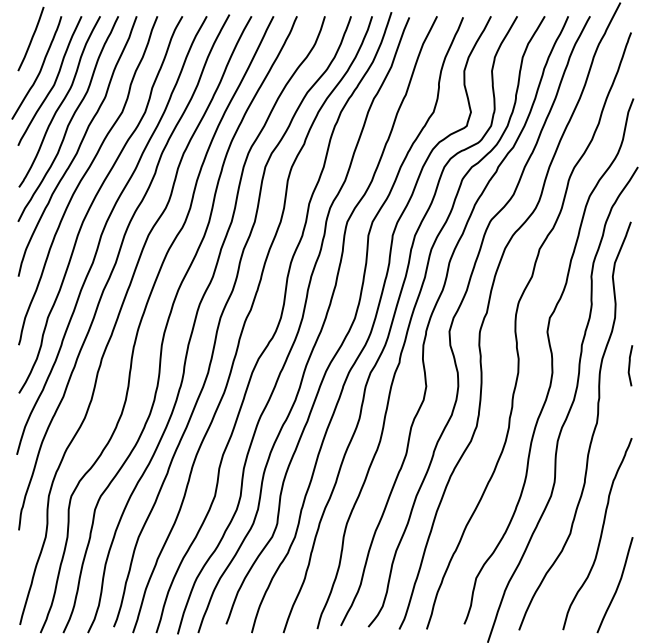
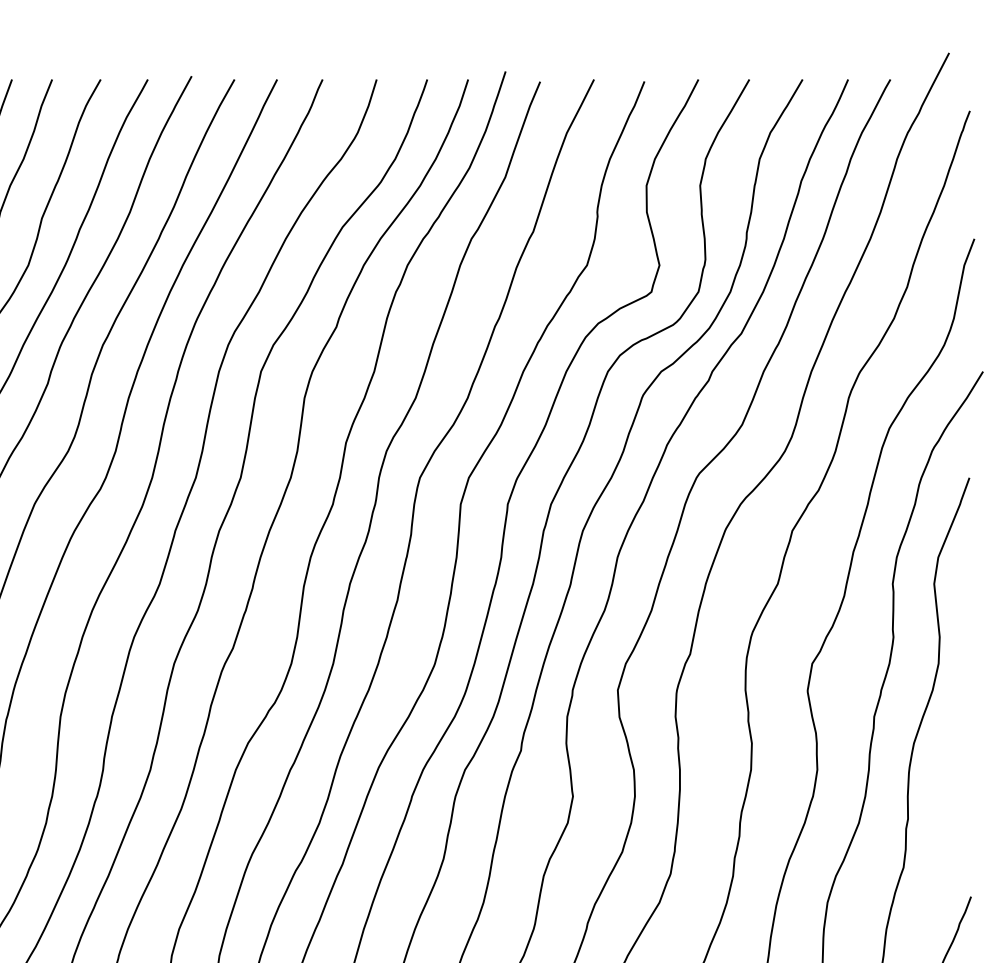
line: (630, 365) -> (968, 756), removed

